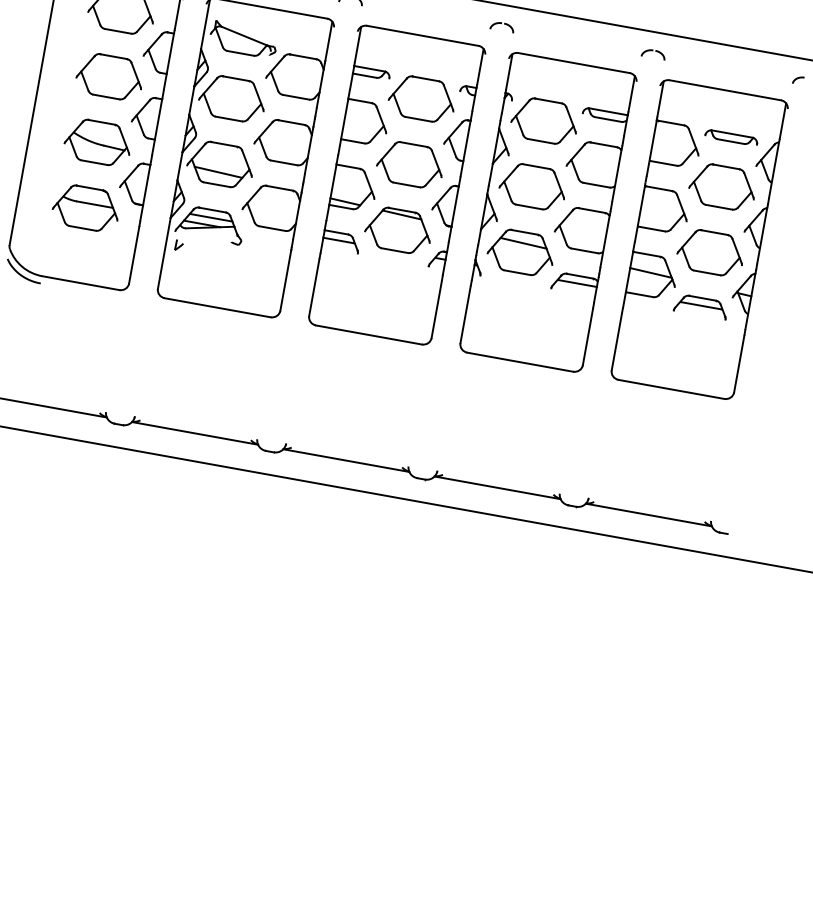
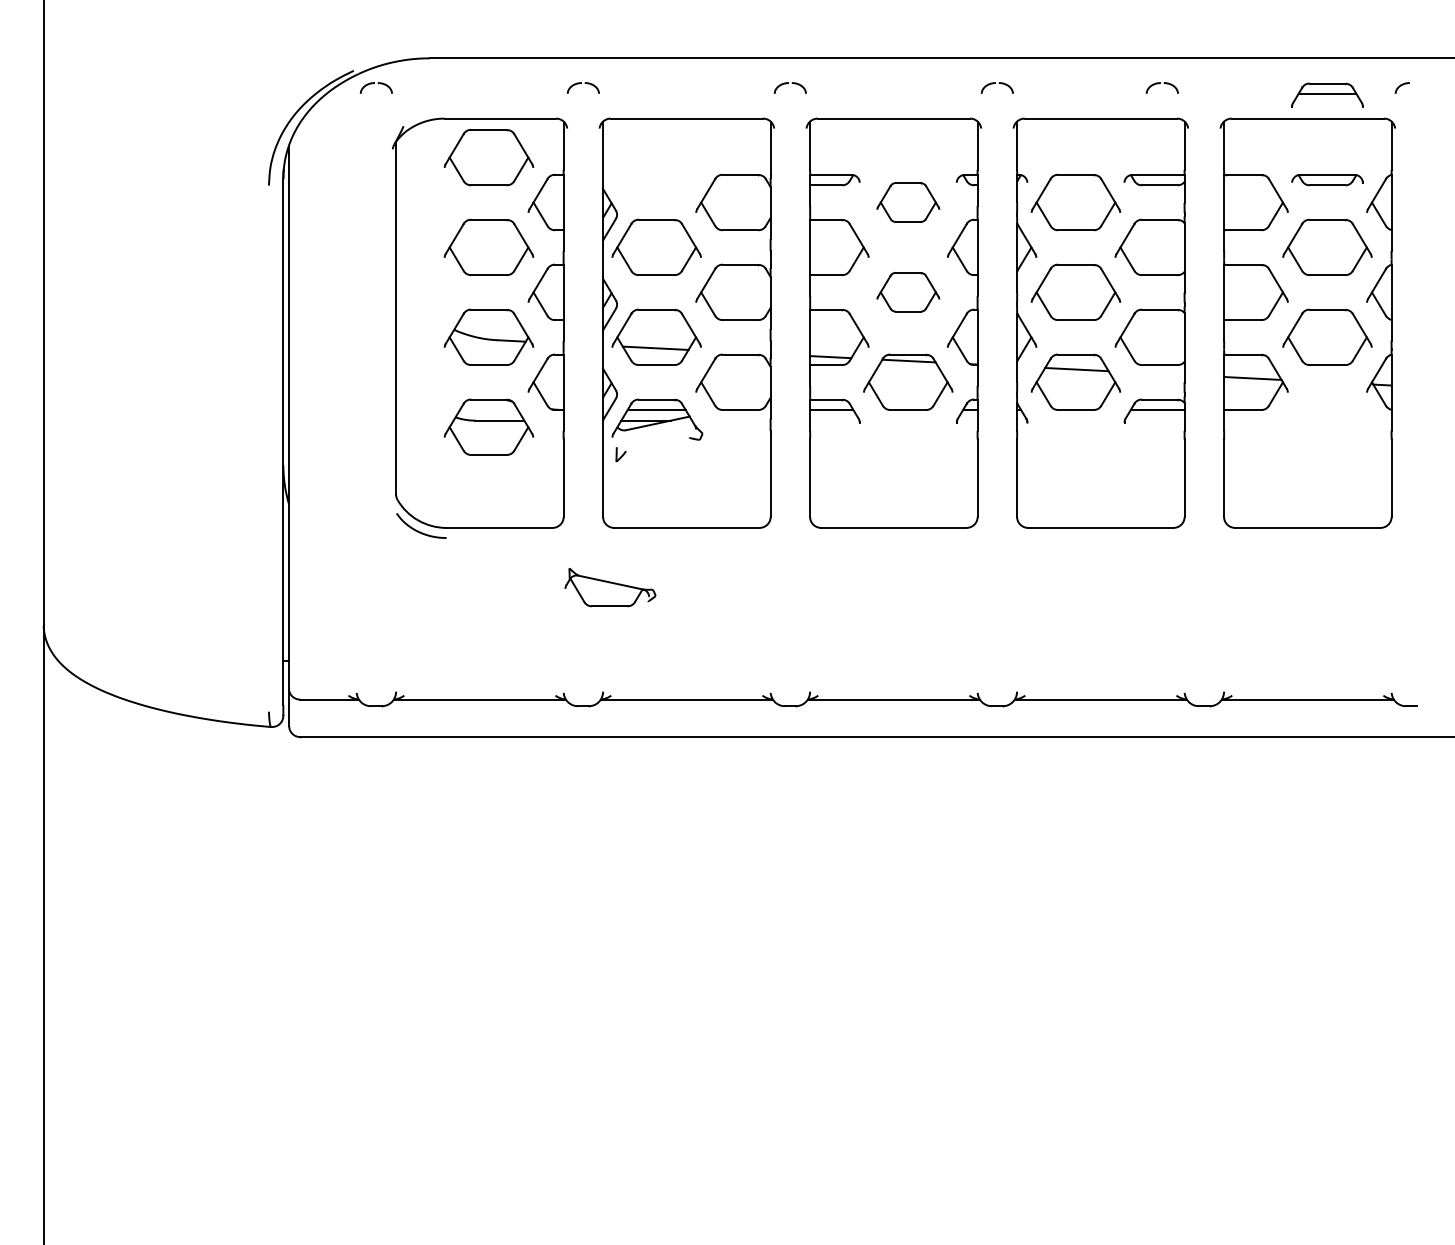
part: (243, 39) -> (610, 587), moved
part: (653, 53) -> (1161, 87), moved
part: (422, 99) -> (908, 202), size x0.7
part: (410, 164) -> (908, 291), size x0.7
part: (701, 306) -> (1327, 94), moved

